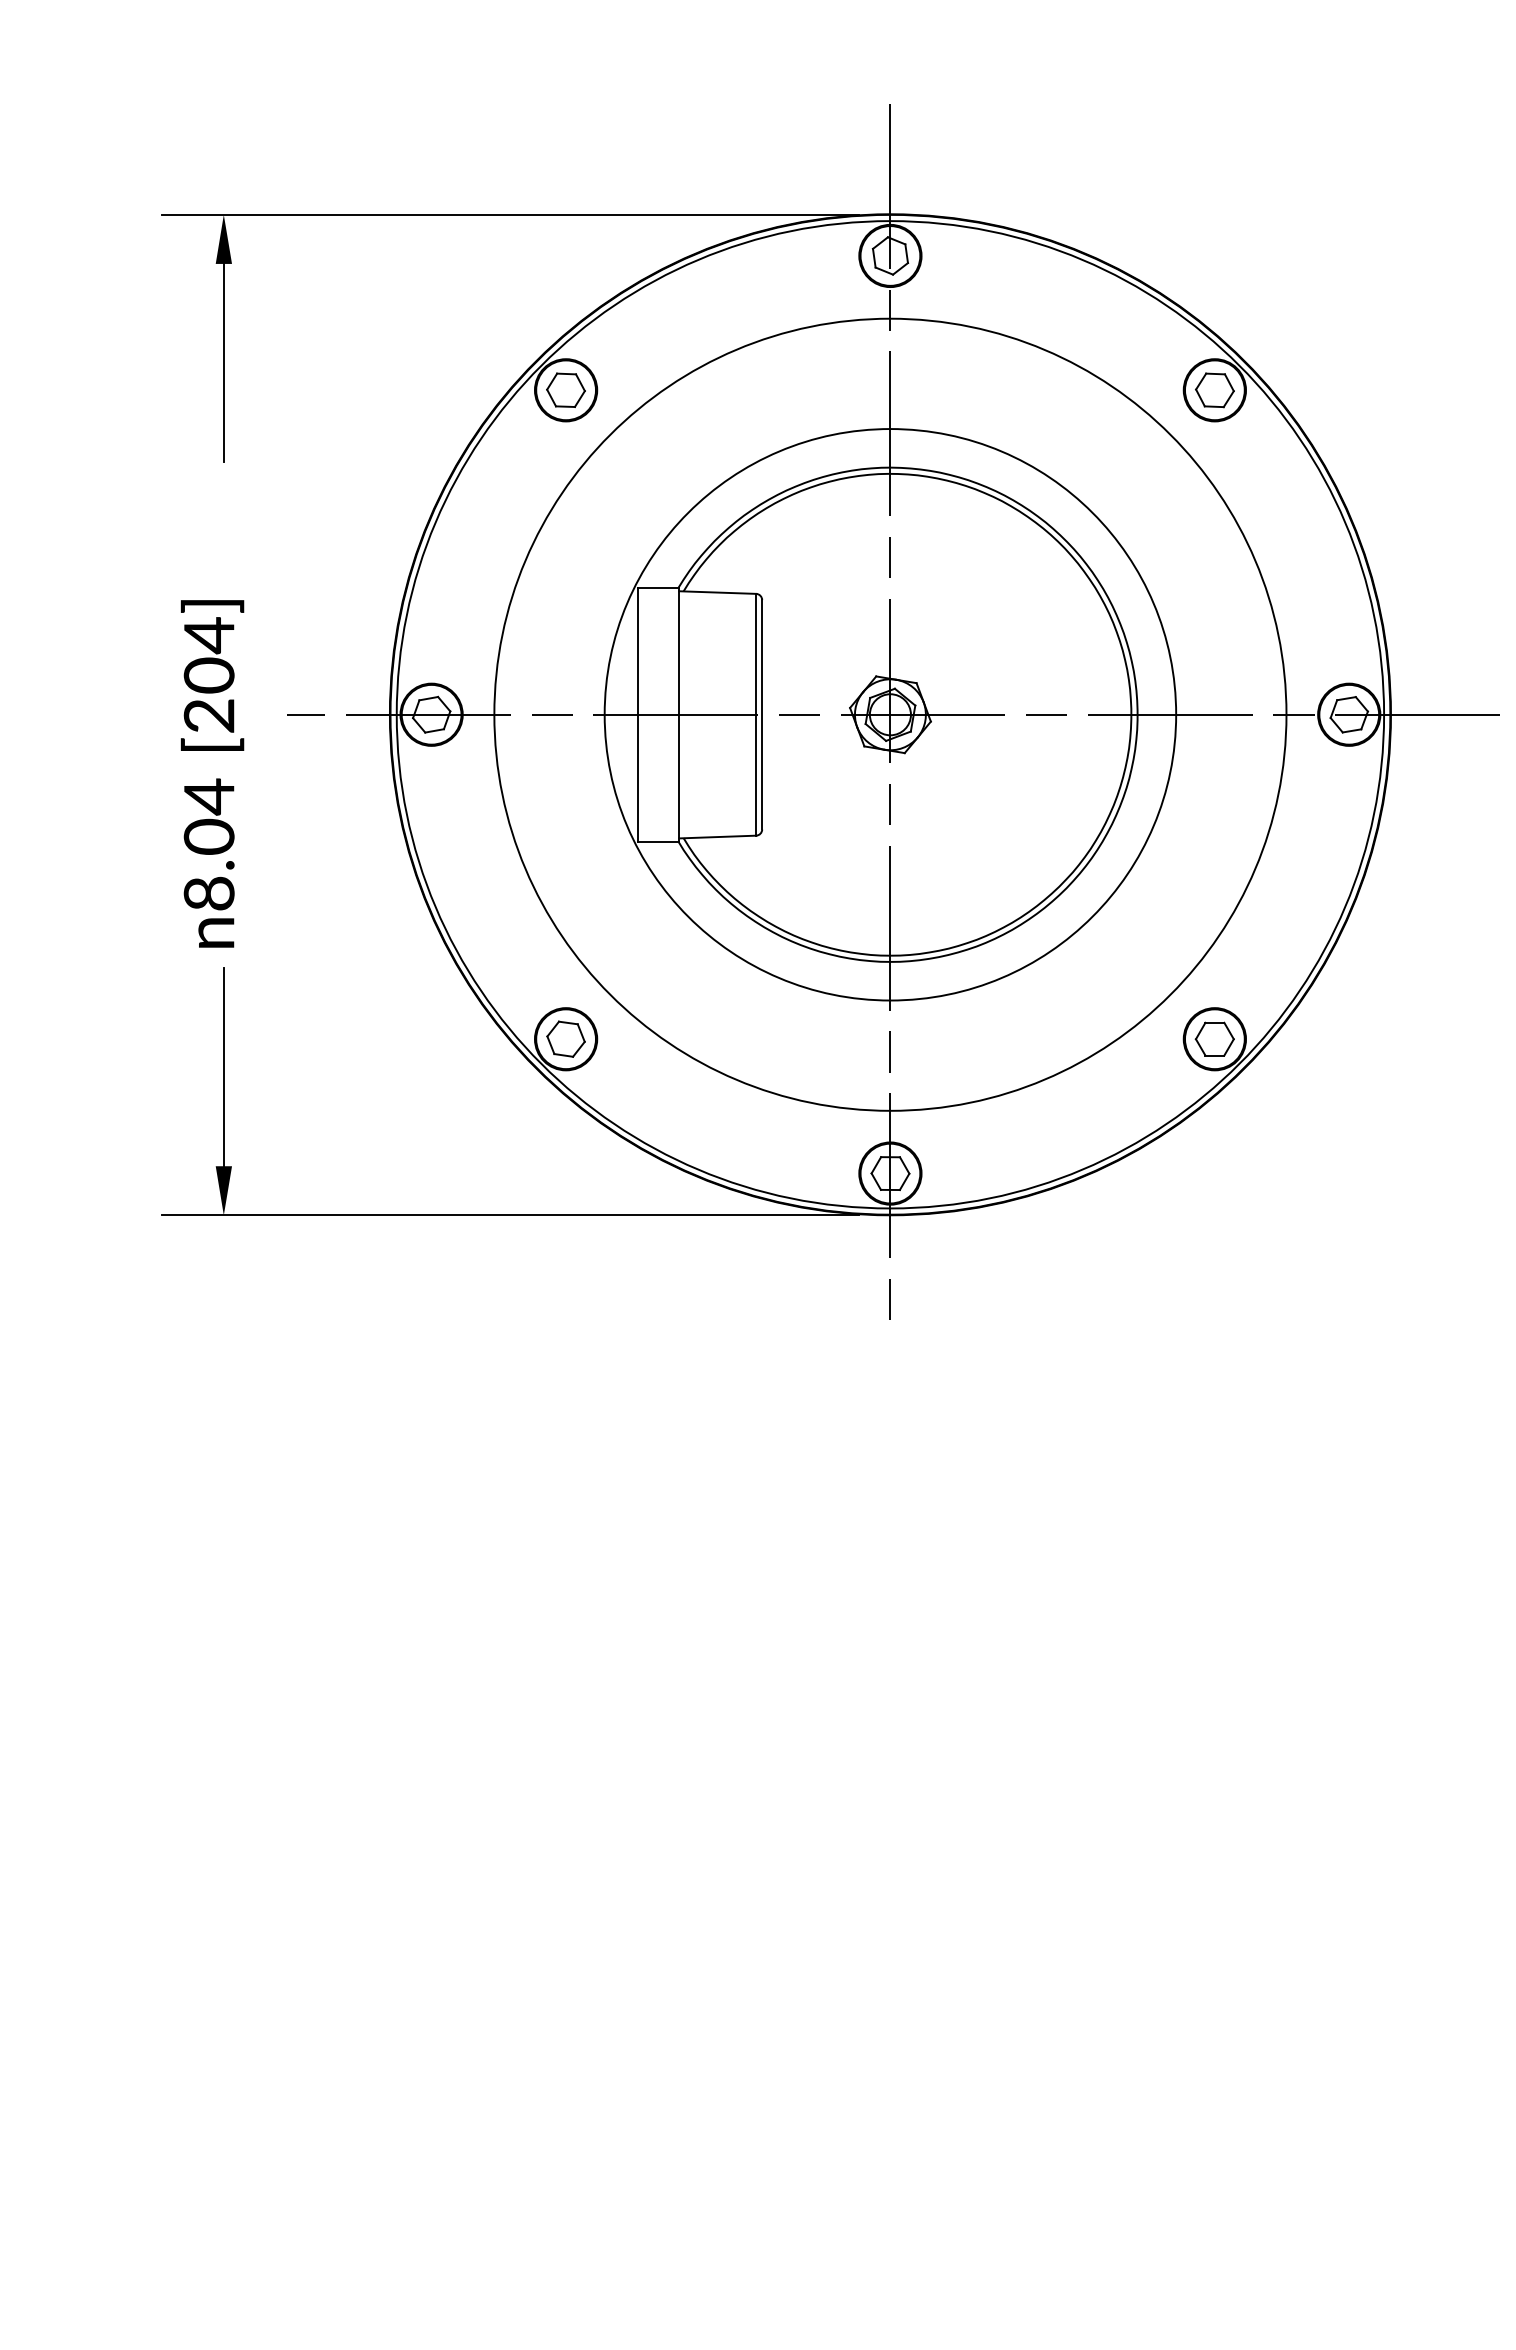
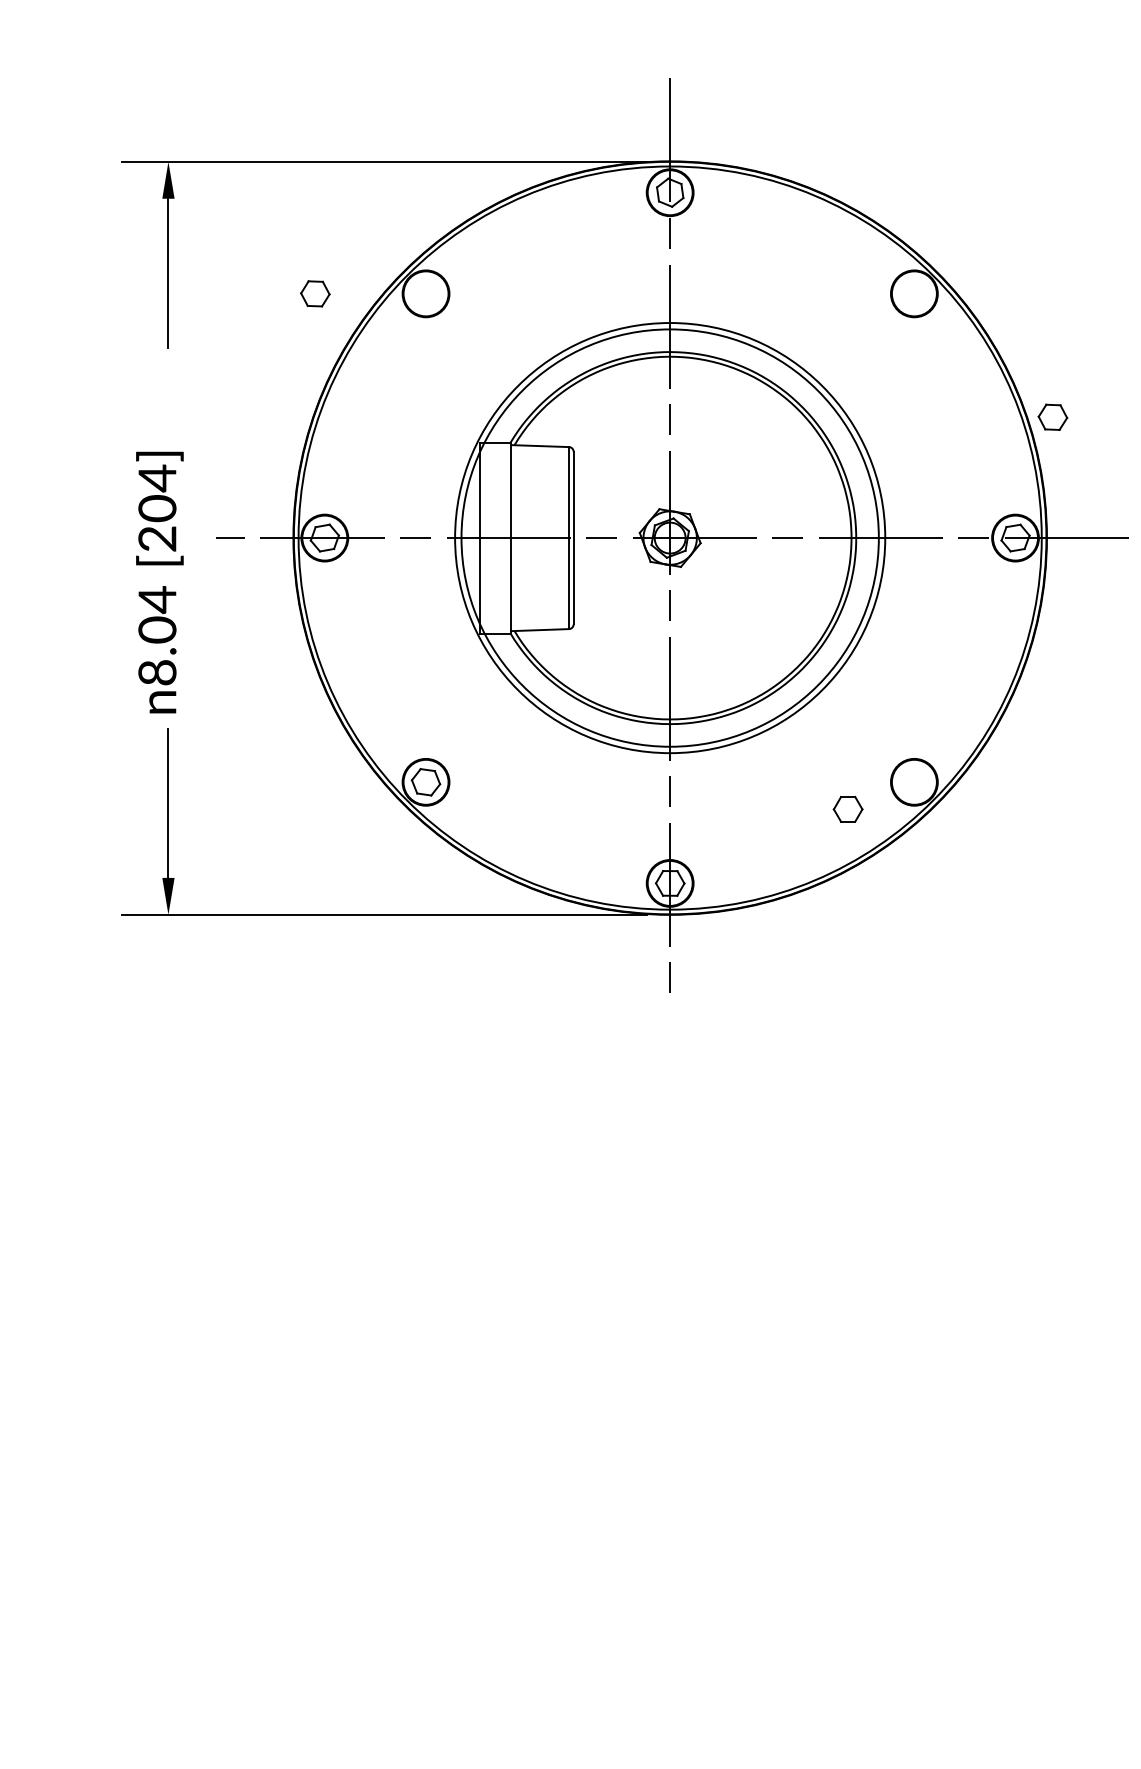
part: (565, 389) -> (314, 293), moved
part: (1214, 390) -> (1052, 417), moved
circle: (890, 714) -> (670, 537), size x0.7
part: (1214, 1038) -> (847, 808), moved

